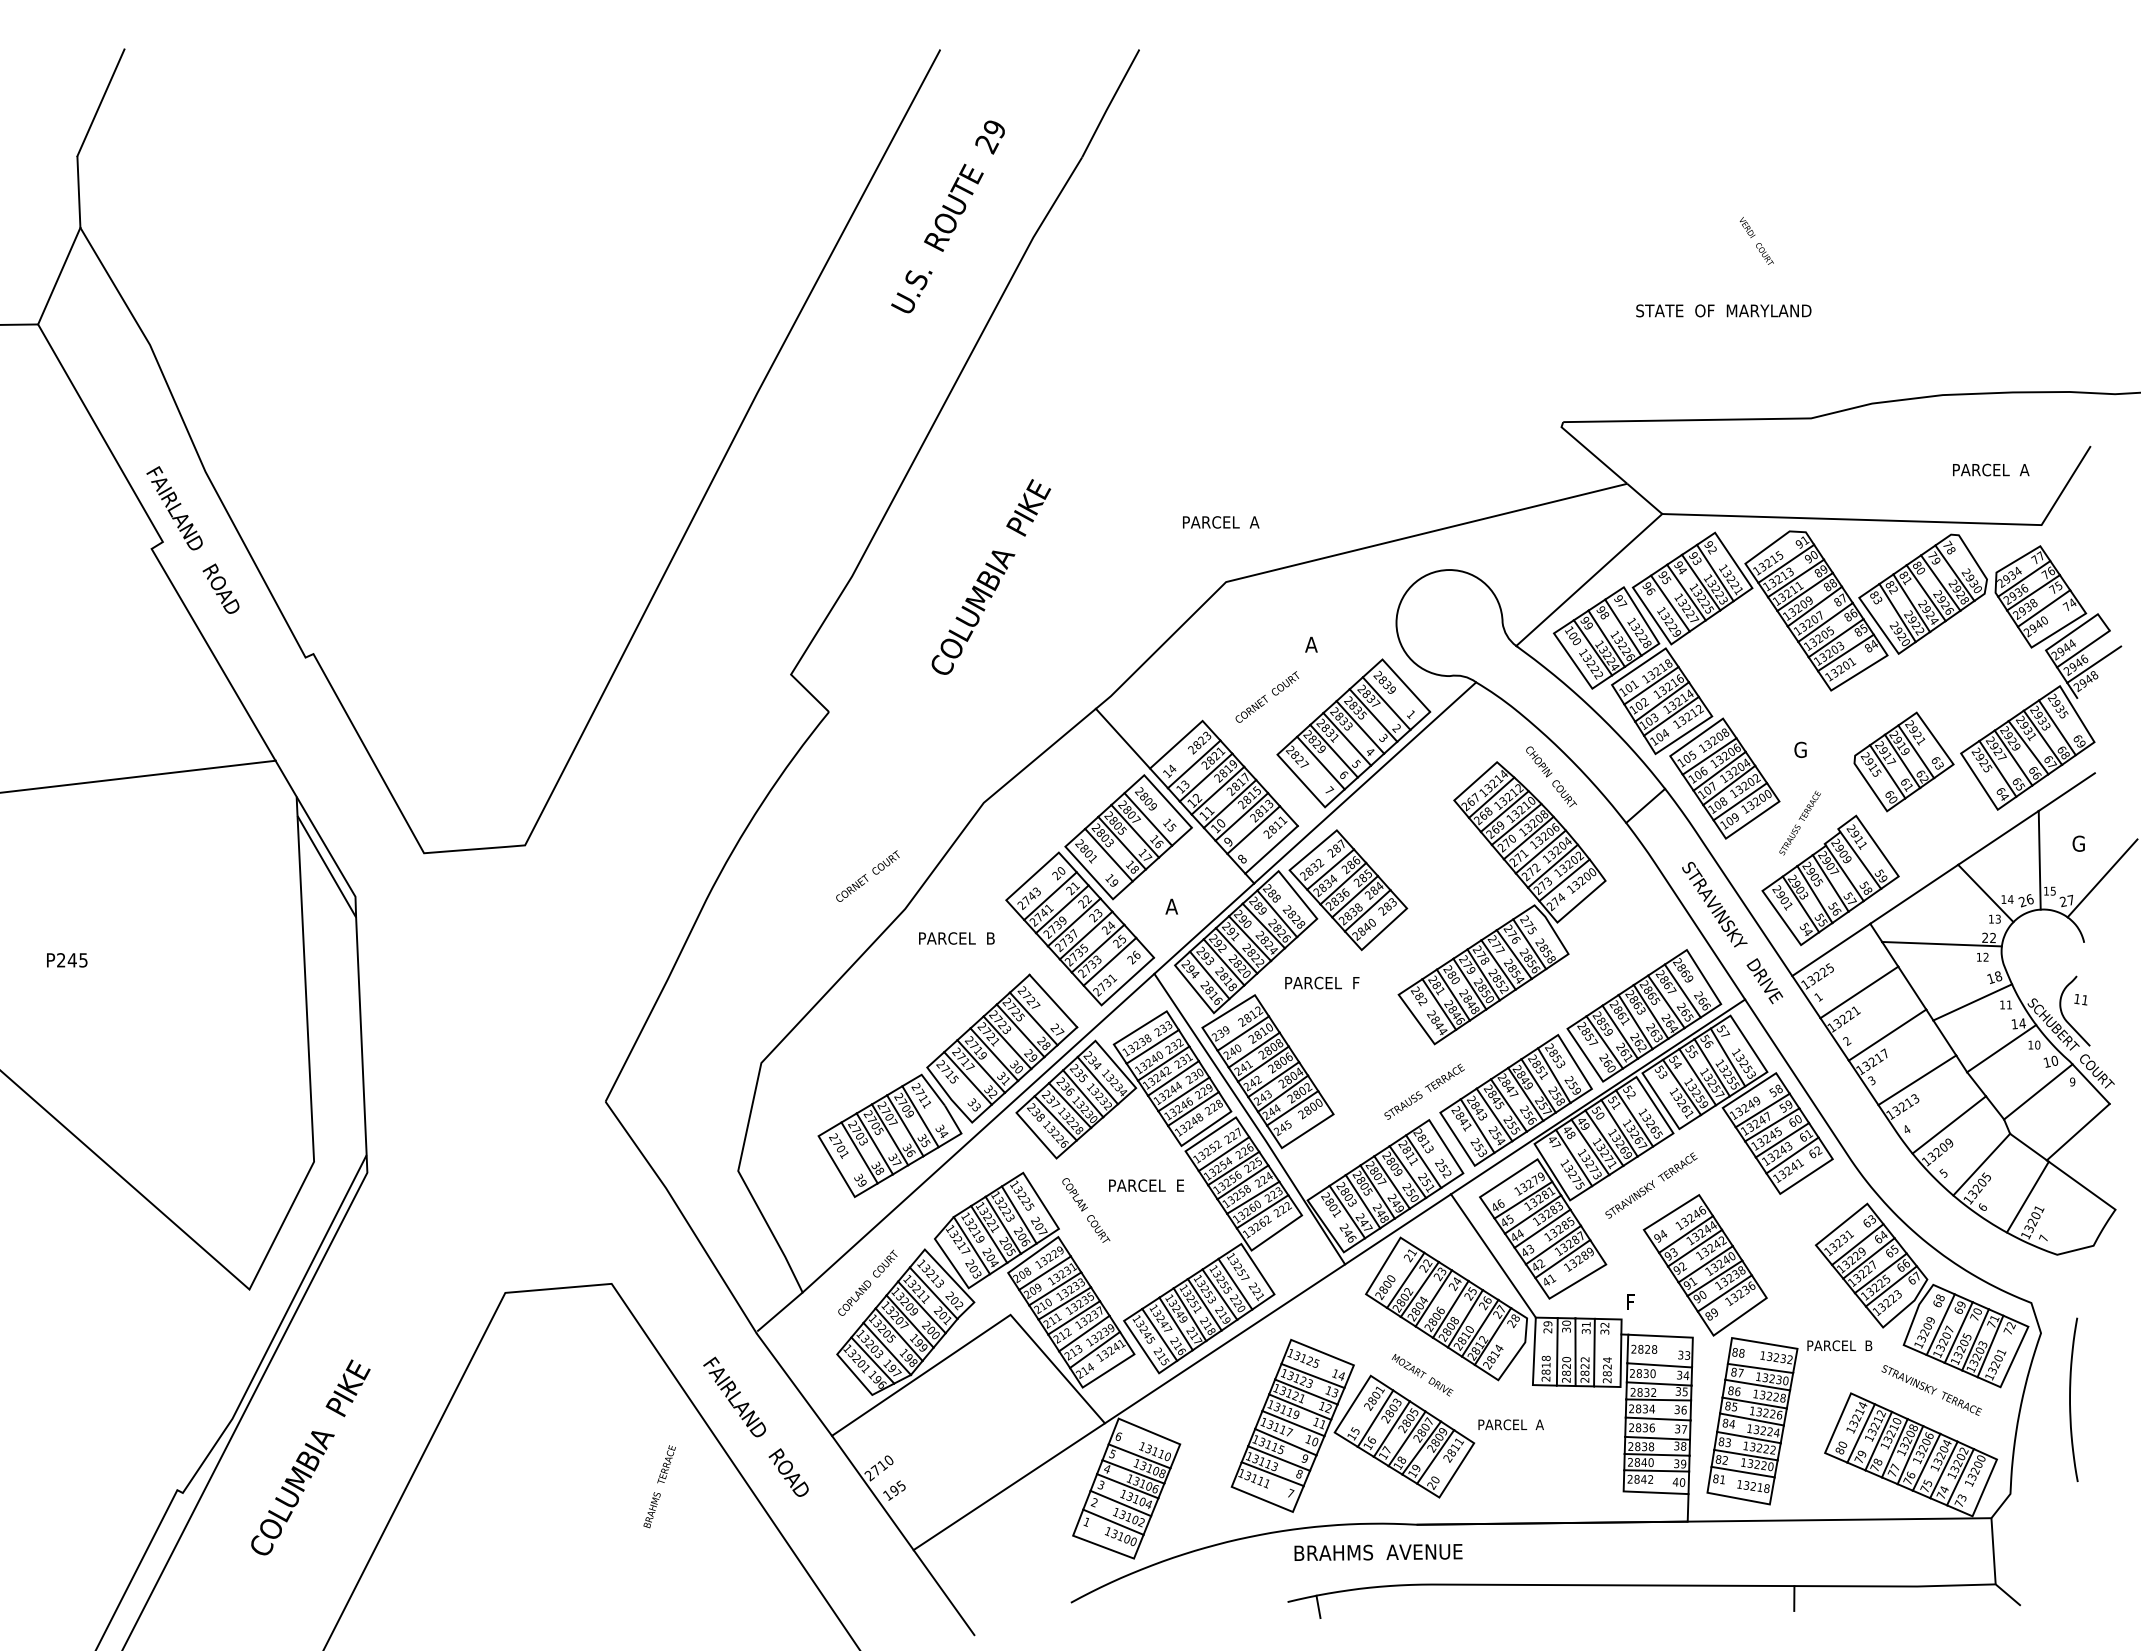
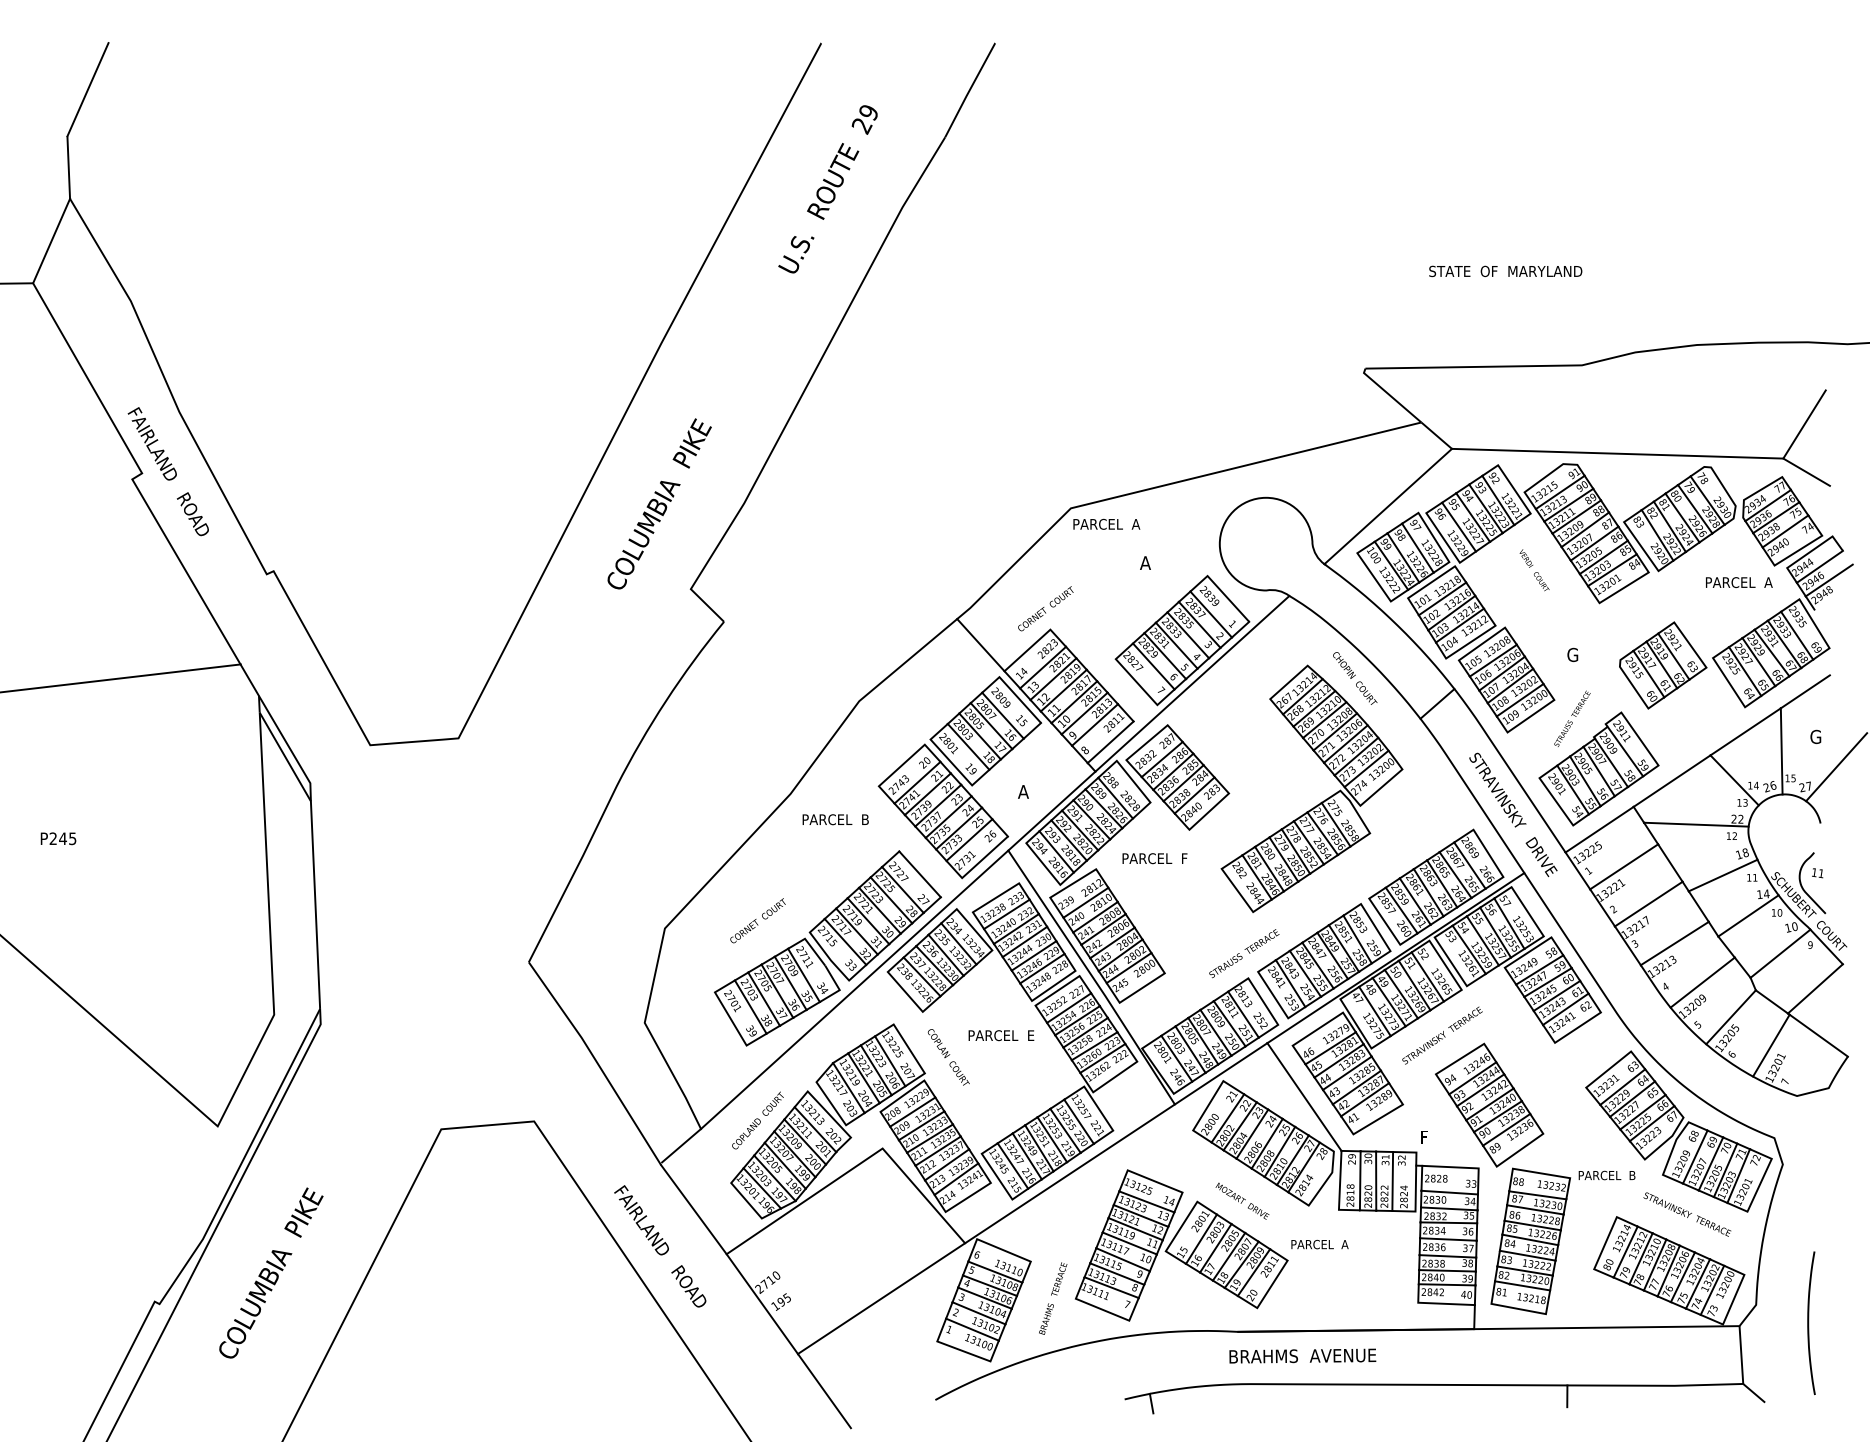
text: (1756, 240) -> (1534, 569), moved
text: (1991, 469) -> (1739, 582), moved
text: (1221, 522) -> (1107, 524), moved
line: (2067, 540) -> (1805, 472), added
text: (991, 576) -> (659, 503), moved
text: (1267, 696) -> (1045, 608), moved
text: (867, 875) -> (757, 920), moved
curve: (2070, 1399) -> (1808, 1322), moved
text: (659, 1486) -> (1052, 1298), moved
text: (1378, 1552) -> (1302, 1356), moved

